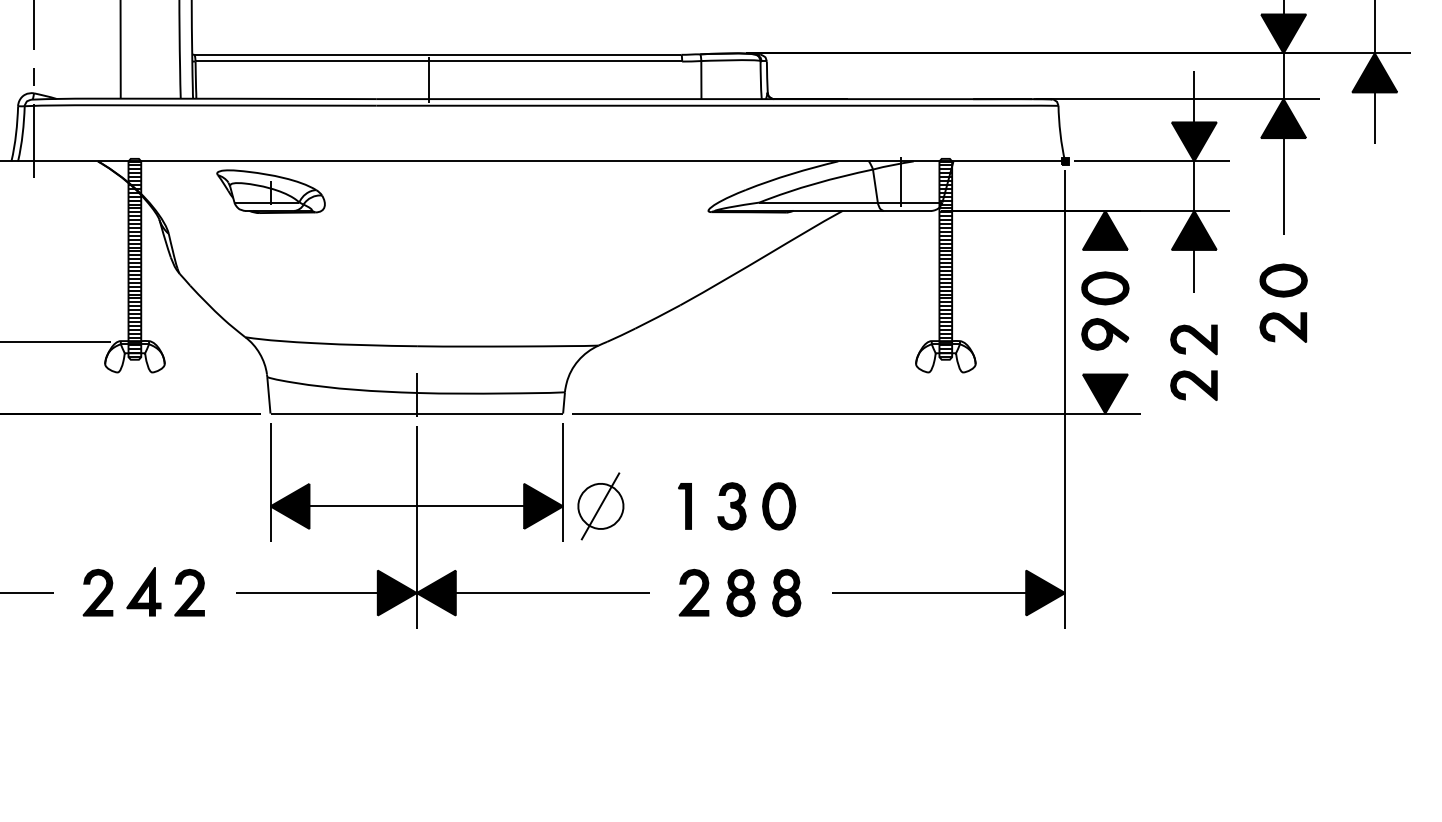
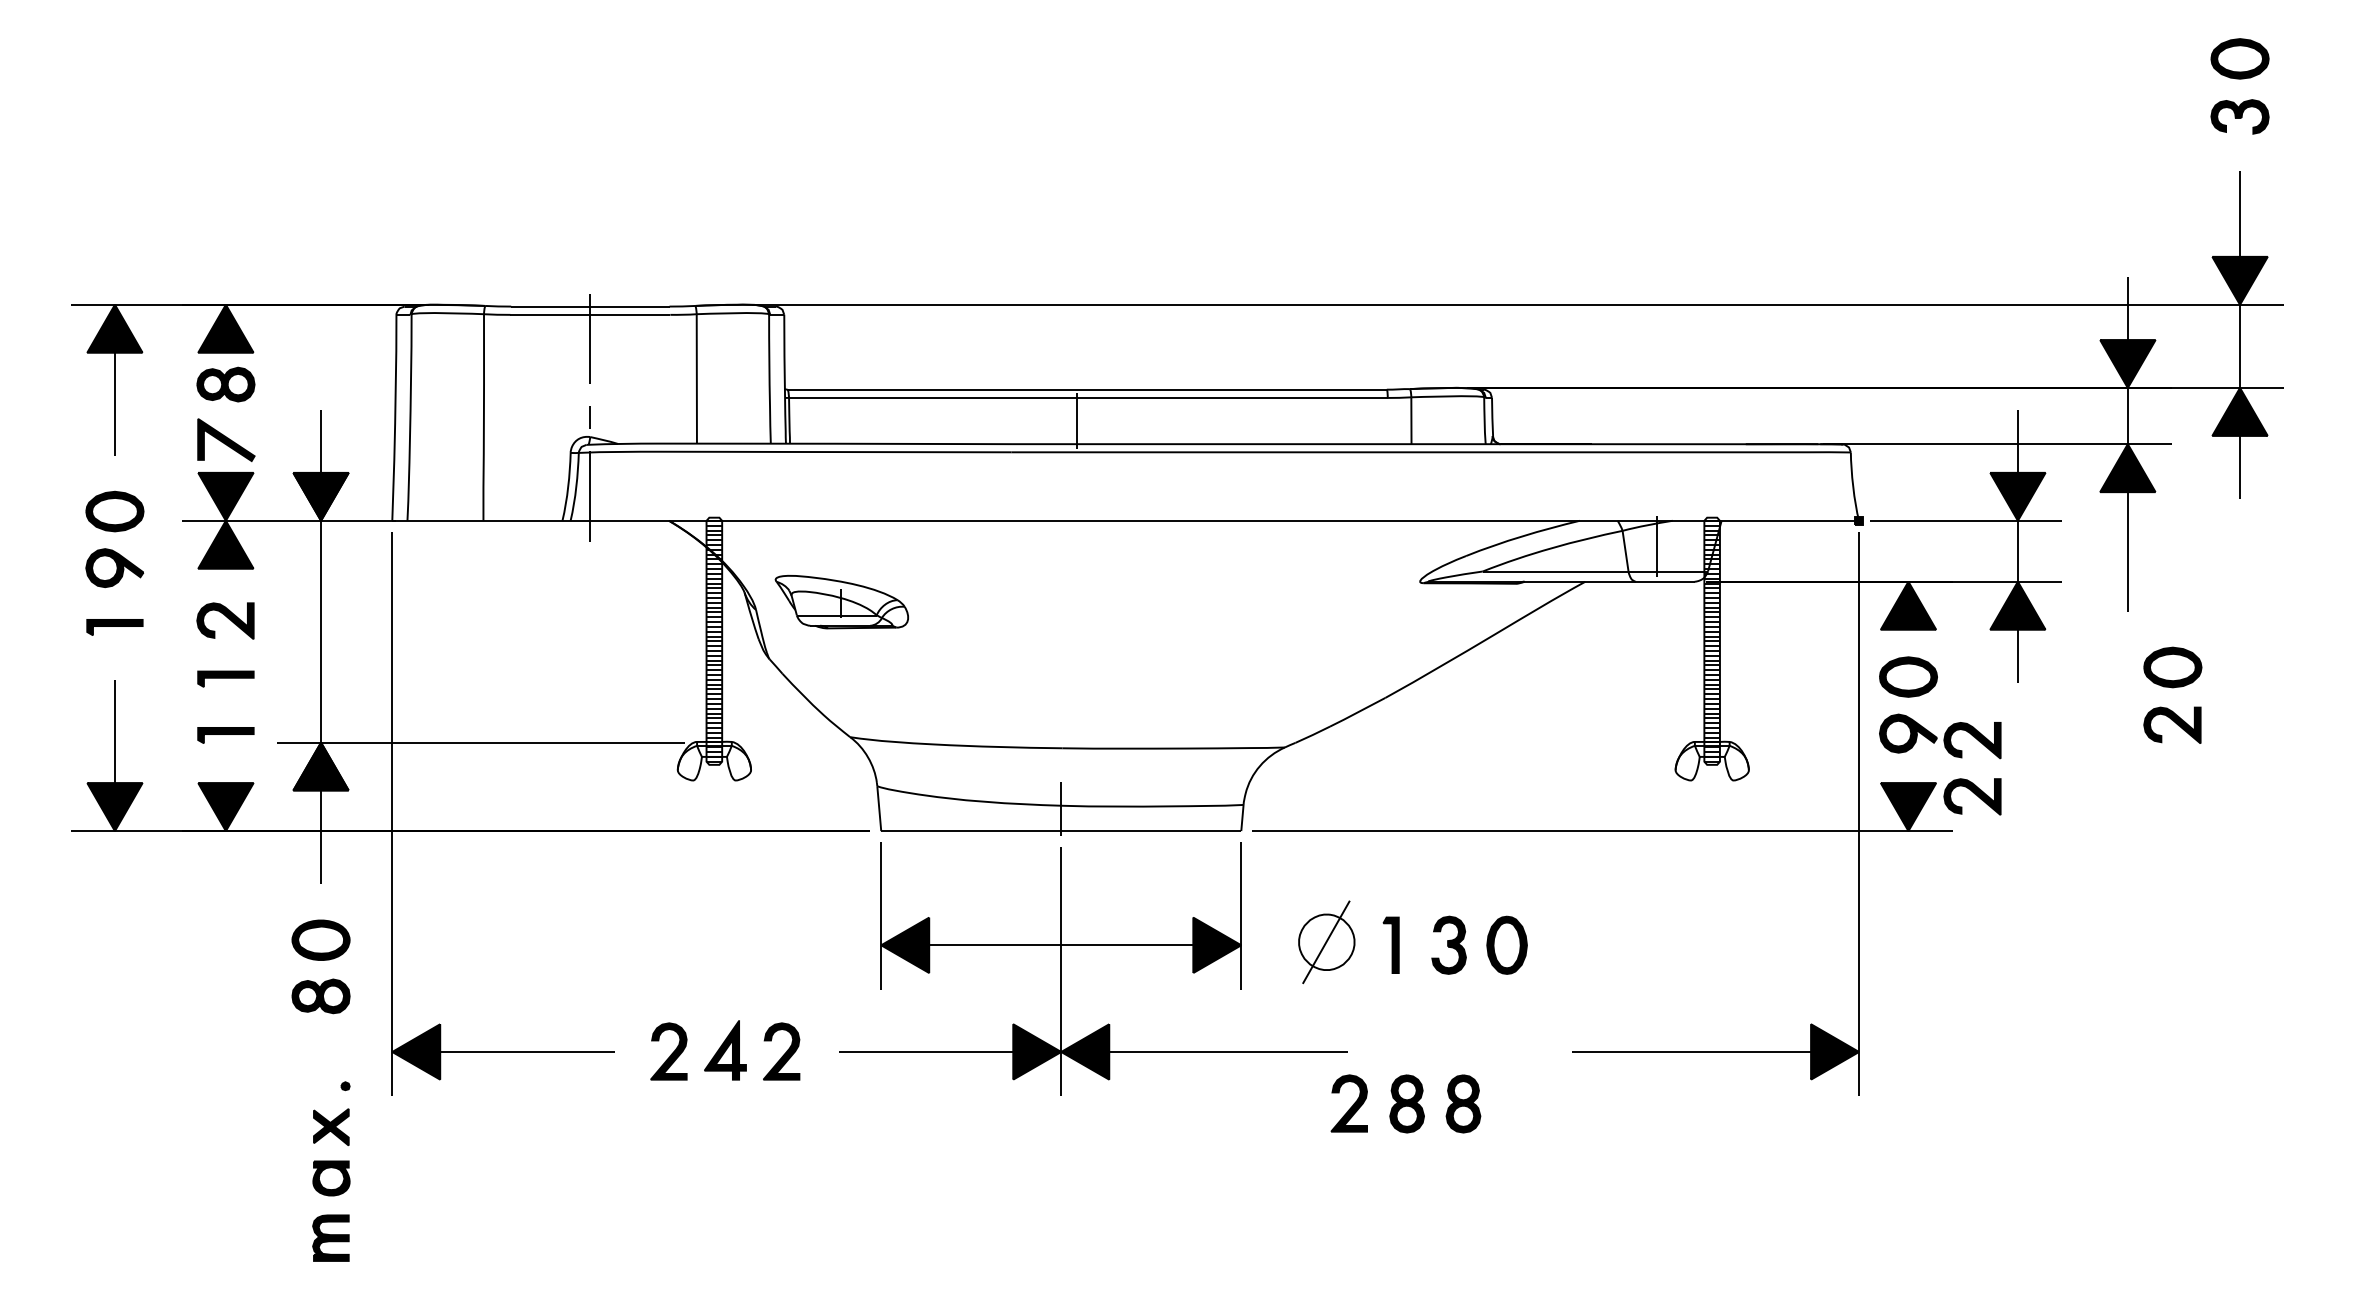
part: (270, 191) -> (841, 601), moved
part: (1283, 302) -> (2172, 694), moved
part: (1189, 371) -> (1967, 779), moved
part: (600, 506) -> (1326, 942), moved
part: (739, 592) -> (1405, 1103), moved

